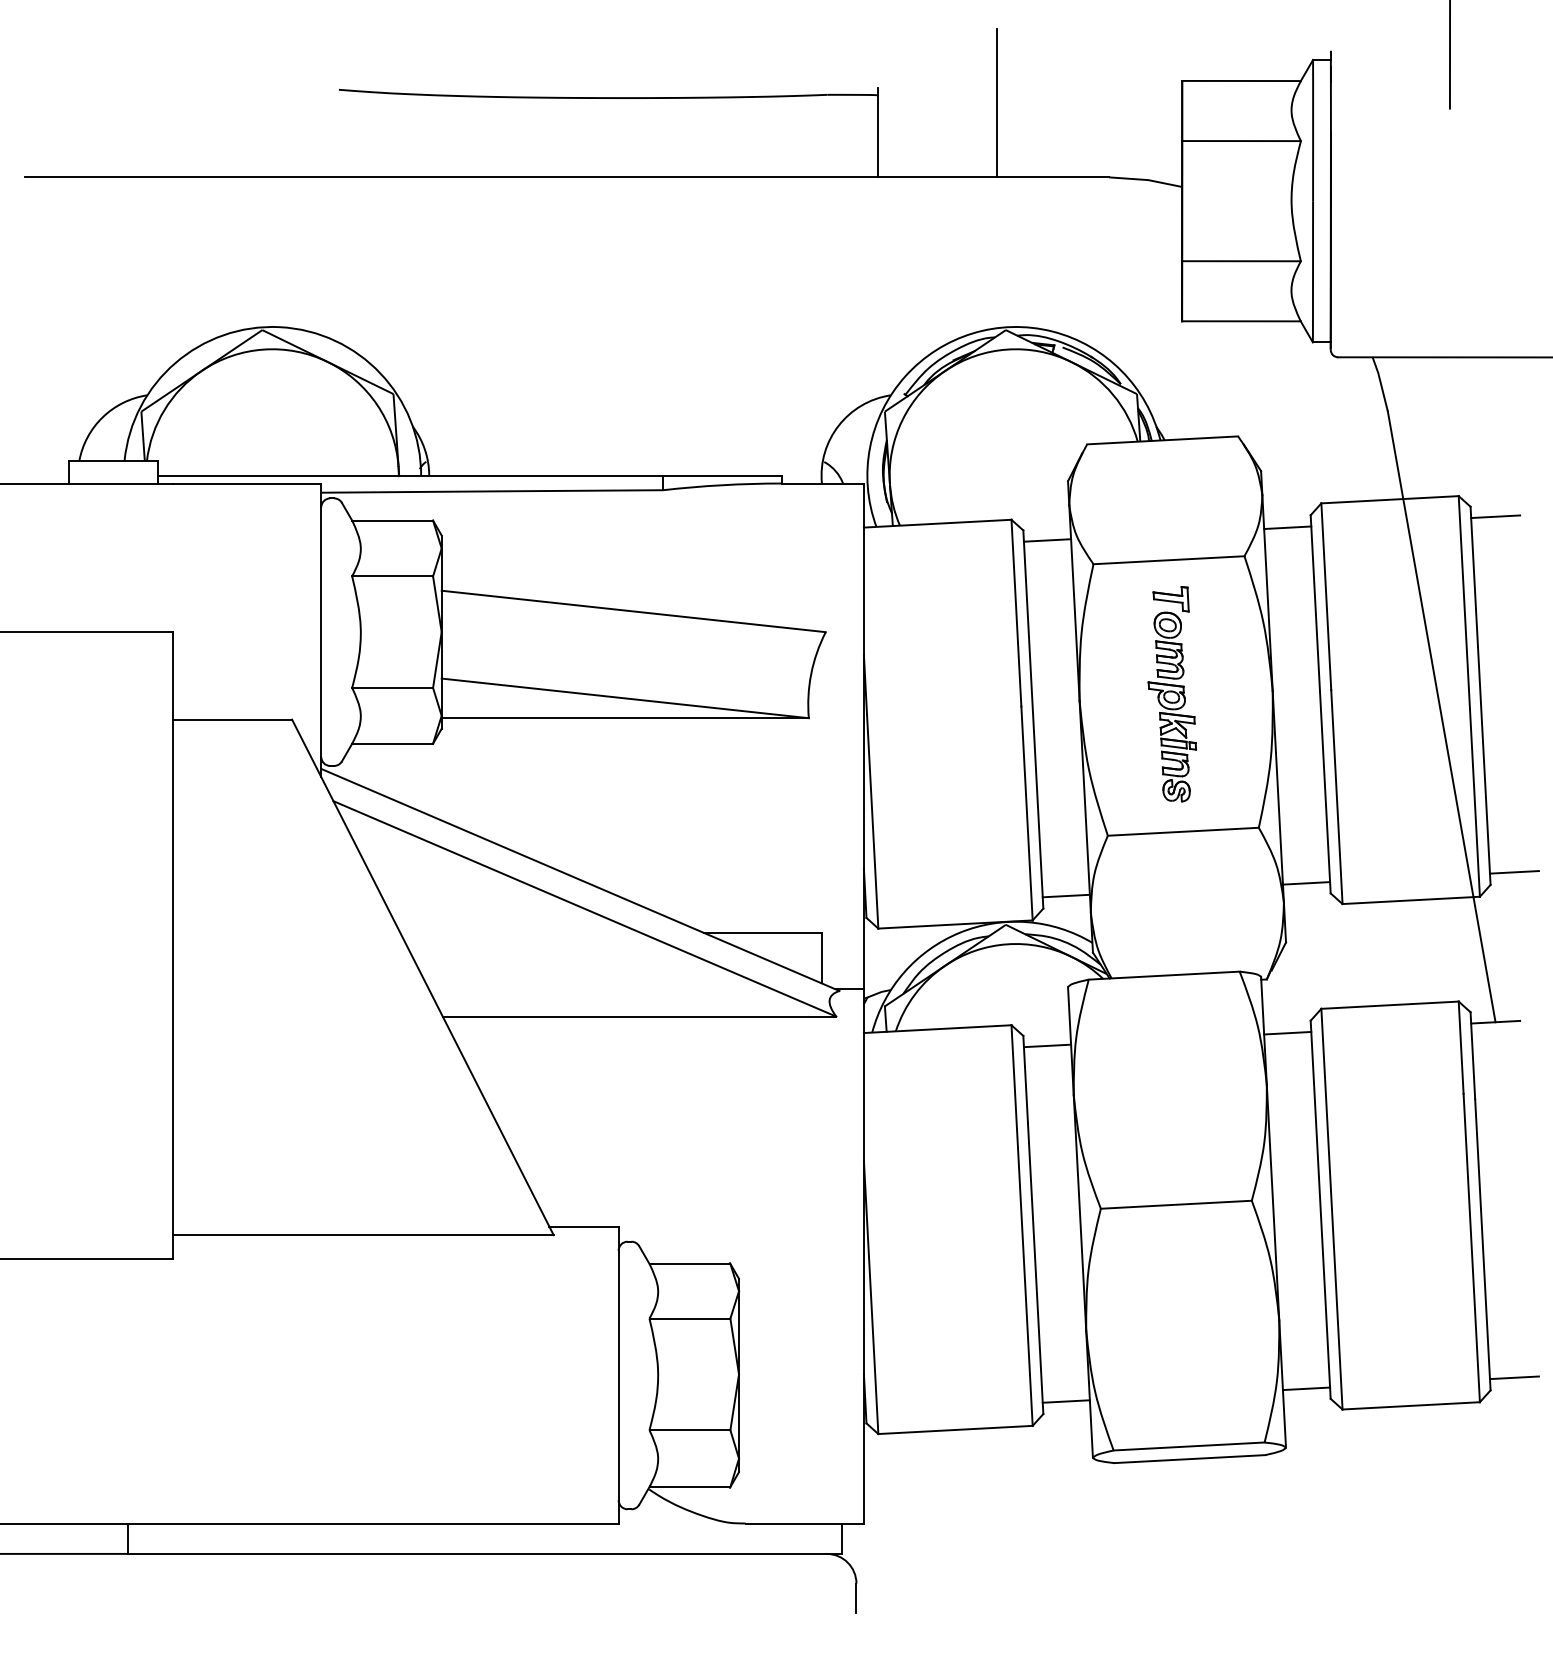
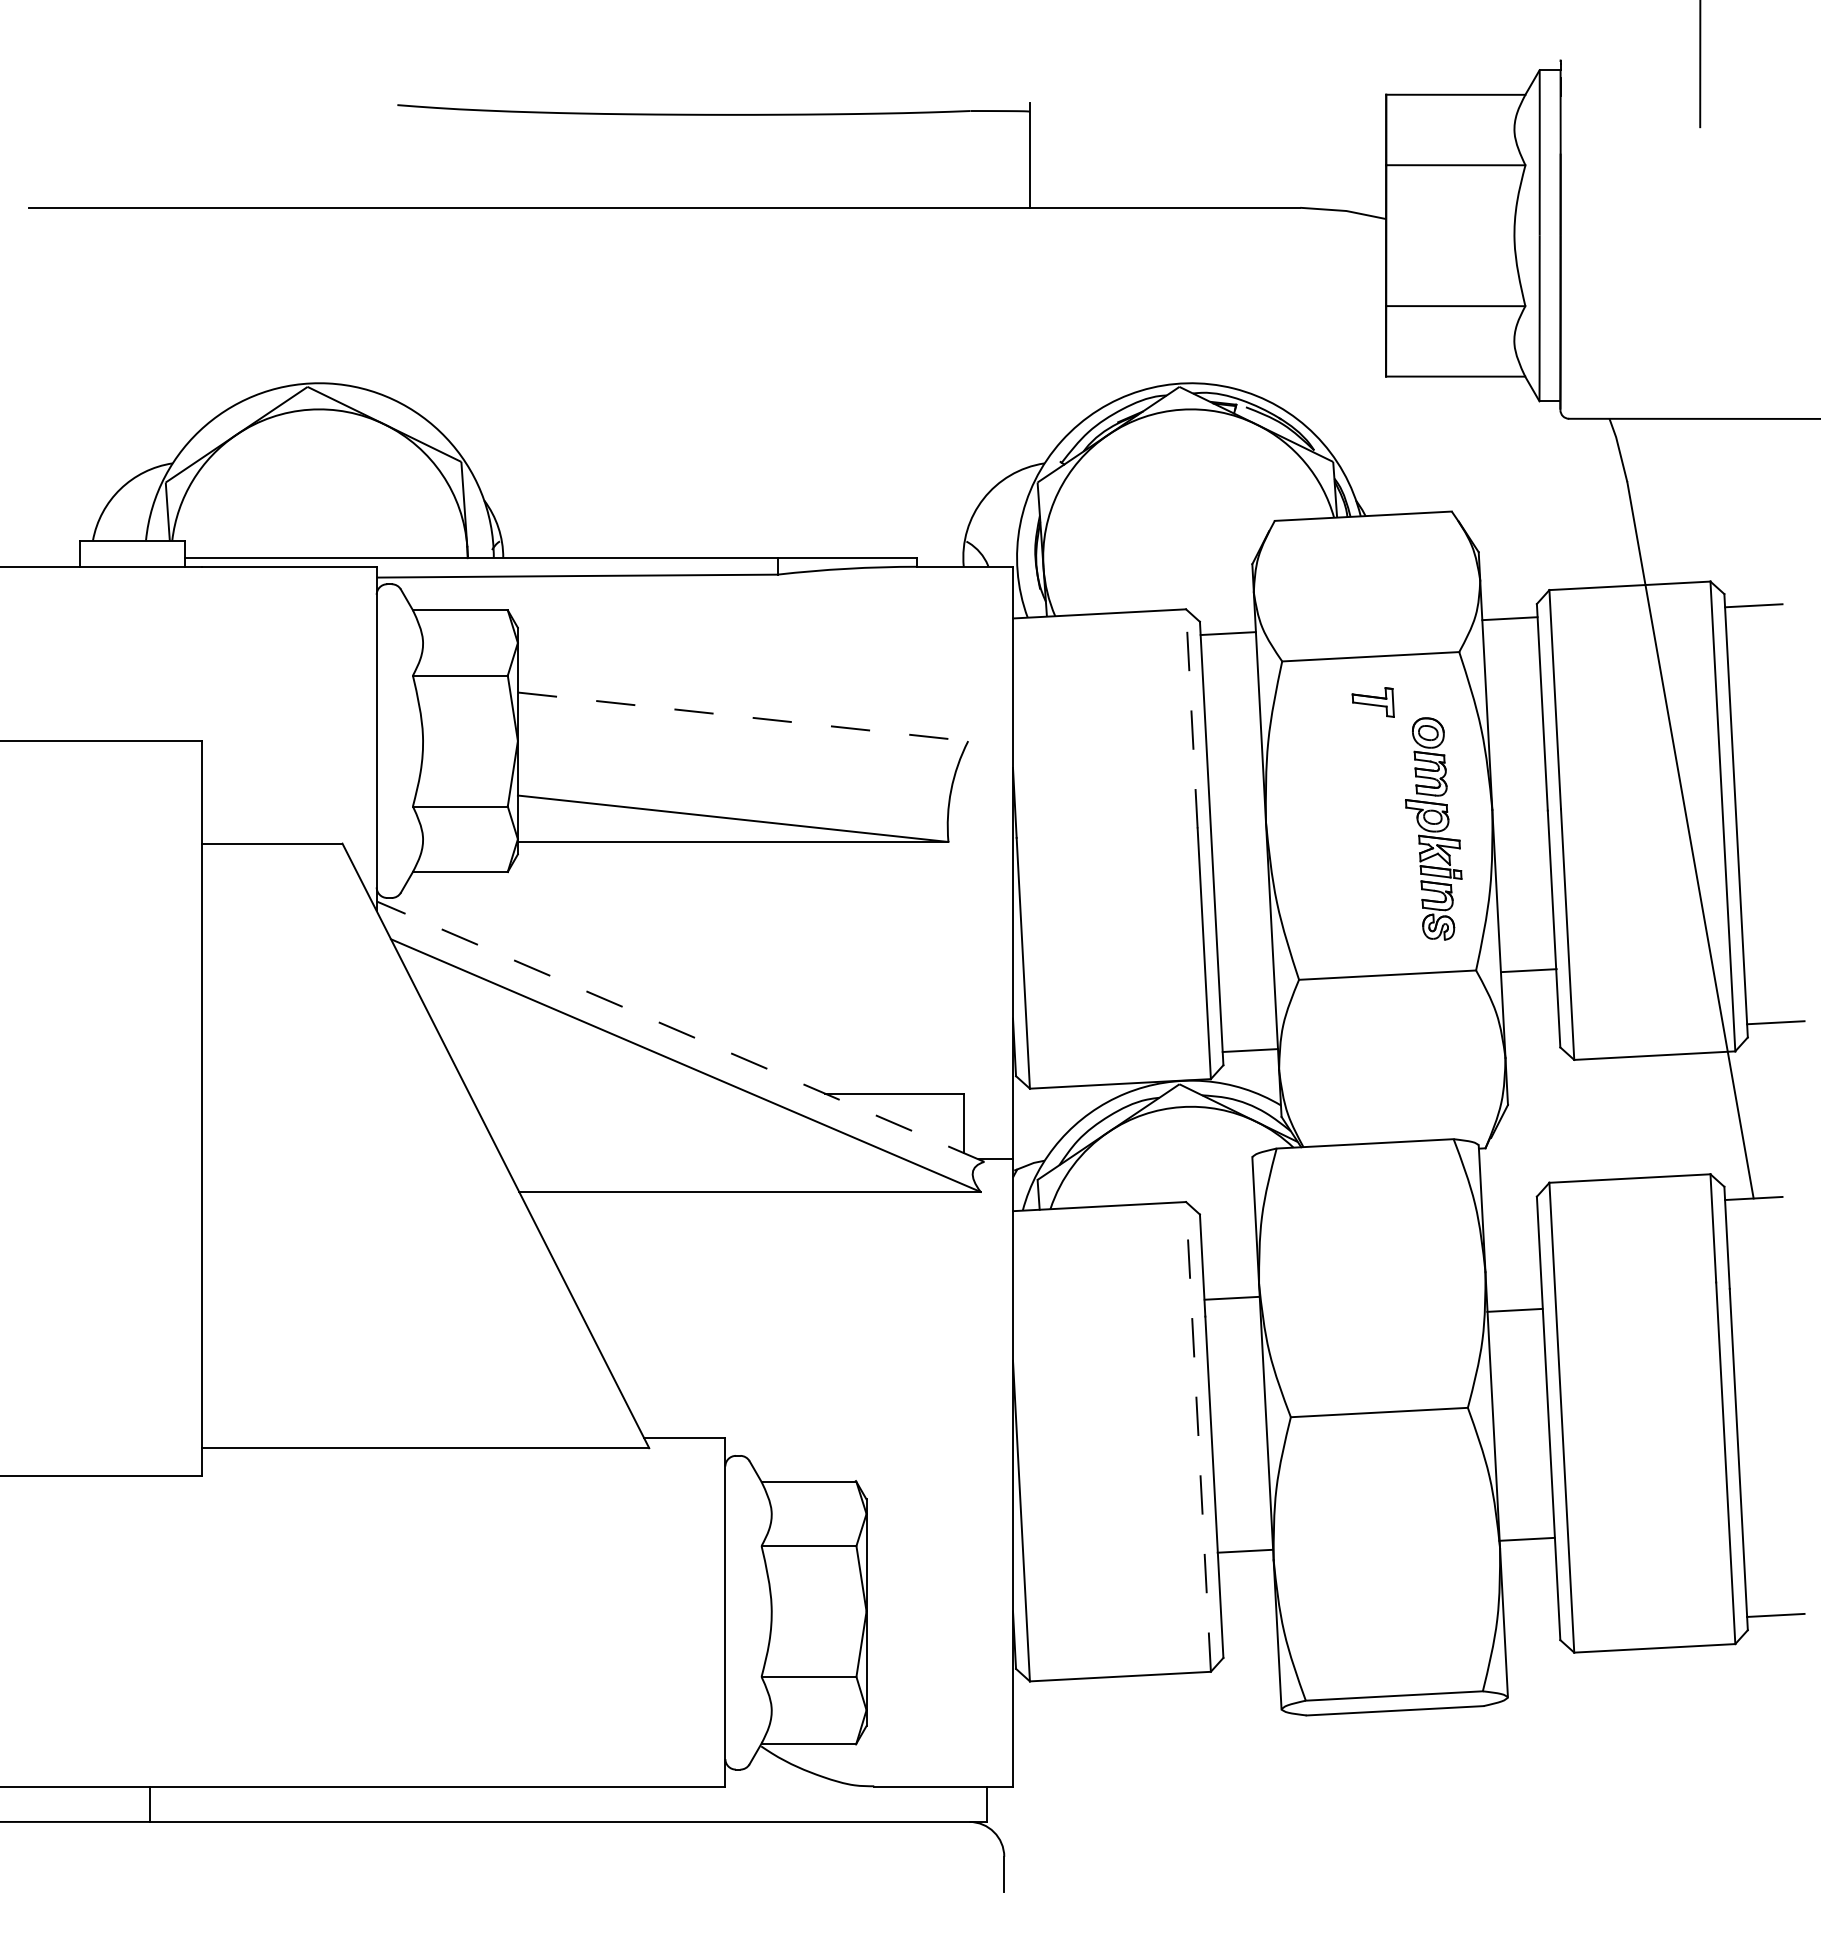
line: (997, 102) -> (1169, 120), removed
line: (634, 611) -> (743, 716), solid -> dashed
line: (1016, 612) -> (1191, 718), solid -> dashed
part: (1172, 706) -> (1433, 828), moved
line: (580, 879) -> (680, 1031), solid -> dashed
line: (1306, 883) -> (1528, 970), moved
line: (1287, 1032) -> (1514, 1309), moved
line: (1046, 1045) -> (1231, 1297), moved
line: (1022, 1225) -> (1198, 1436), solid -> dashed
line: (1306, 1388) -> (1526, 1538), moved
line: (1065, 1400) -> (1244, 1550), moved

